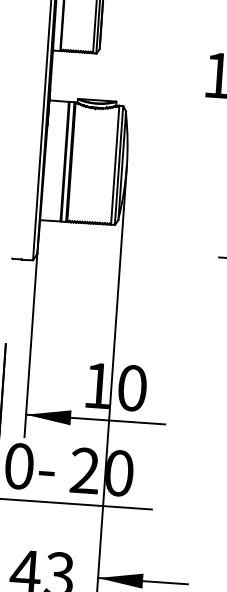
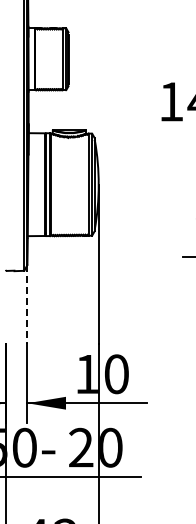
line: (34, 299) -> (27, 304), solid -> dashed

